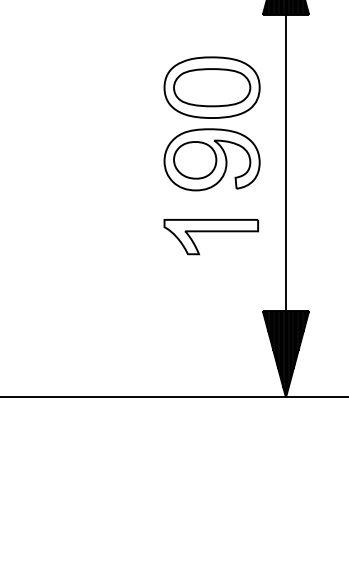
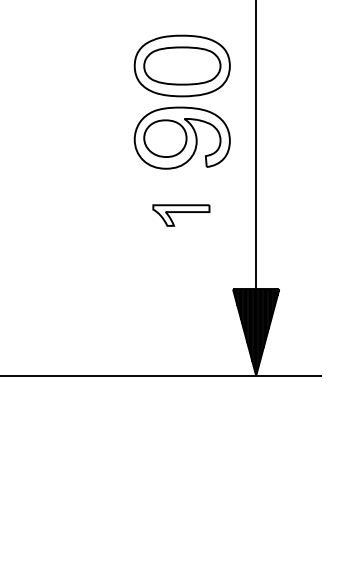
part: (210, 237) -> (180, 215), size x0.6

